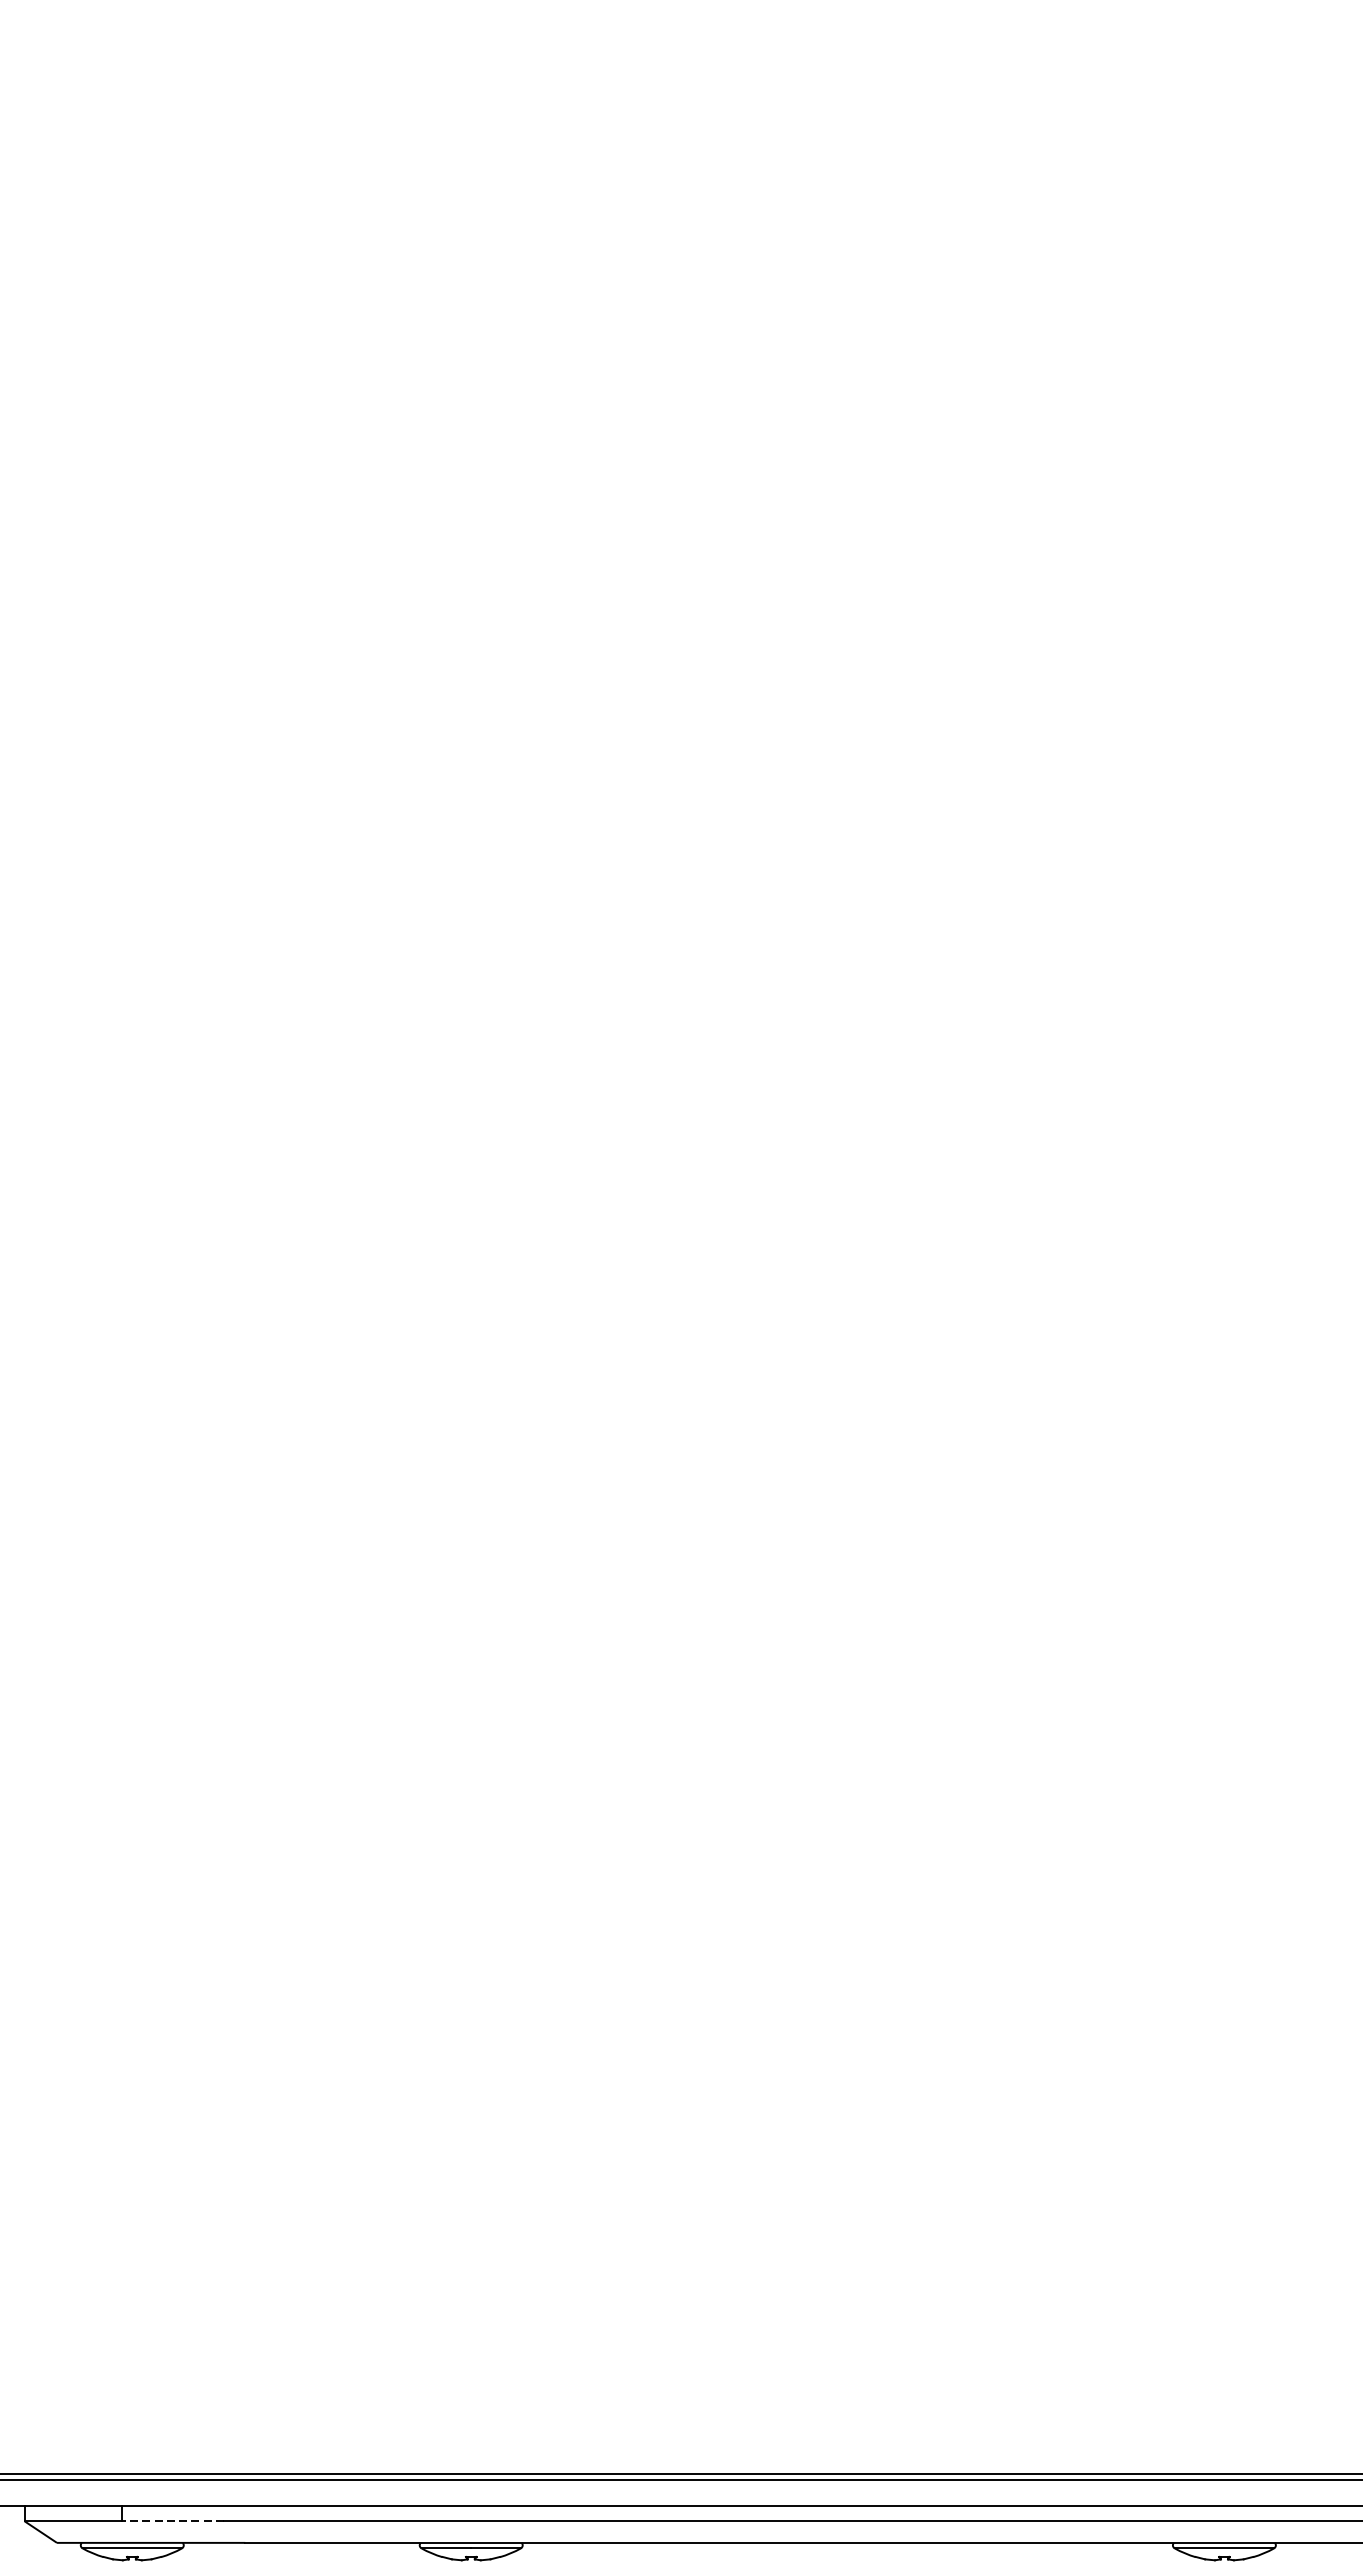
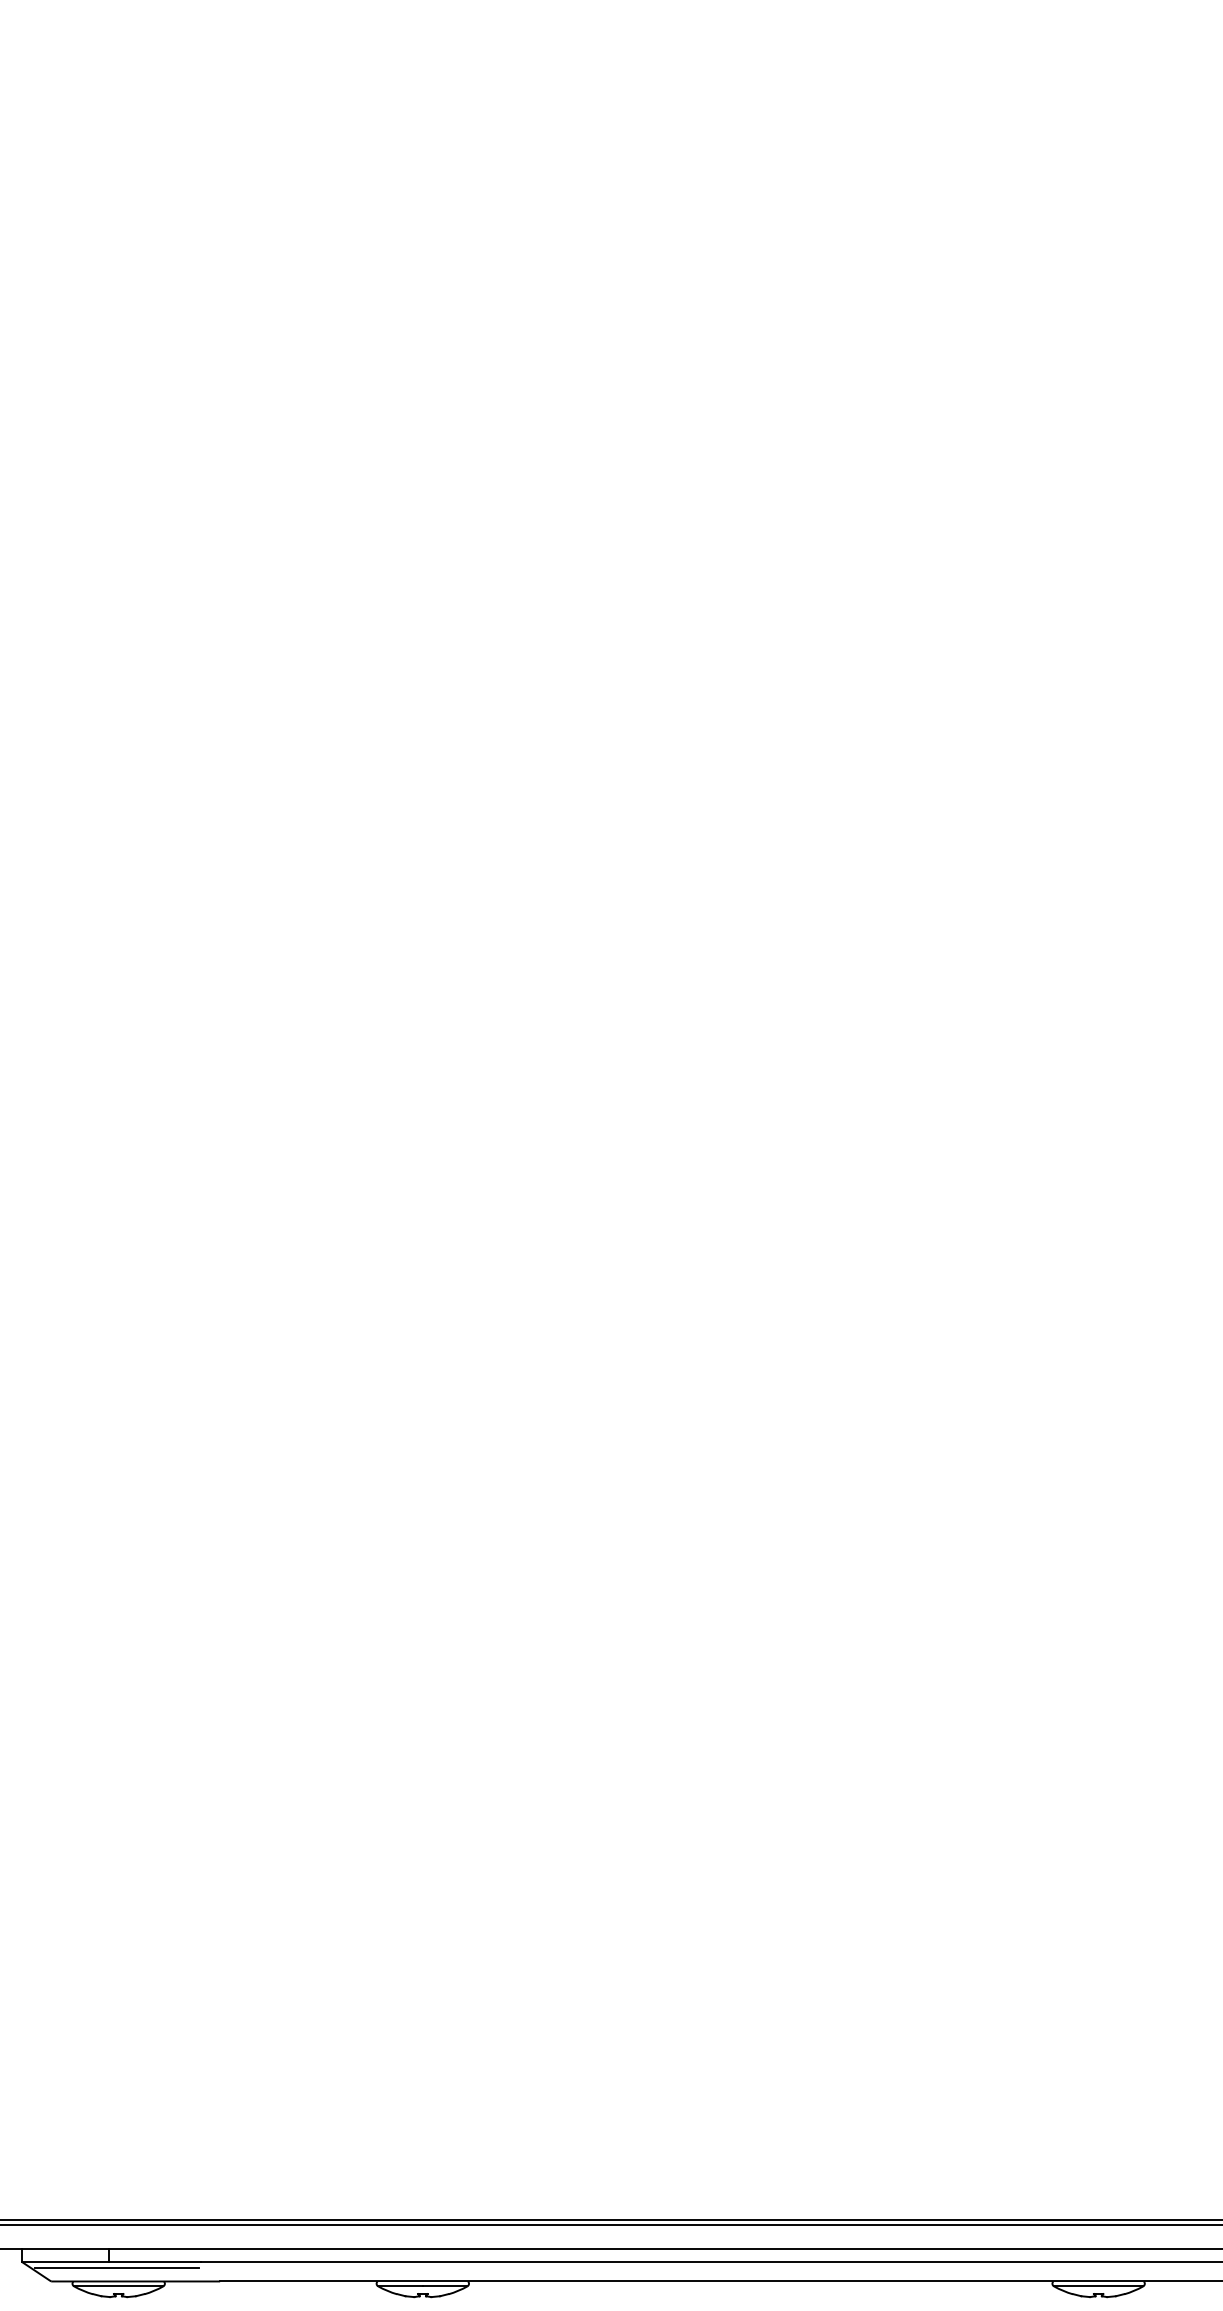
line: (172, 2521) -> (154, 2262), dashed -> solid
line: (130, 2527) -> (117, 2267), added

